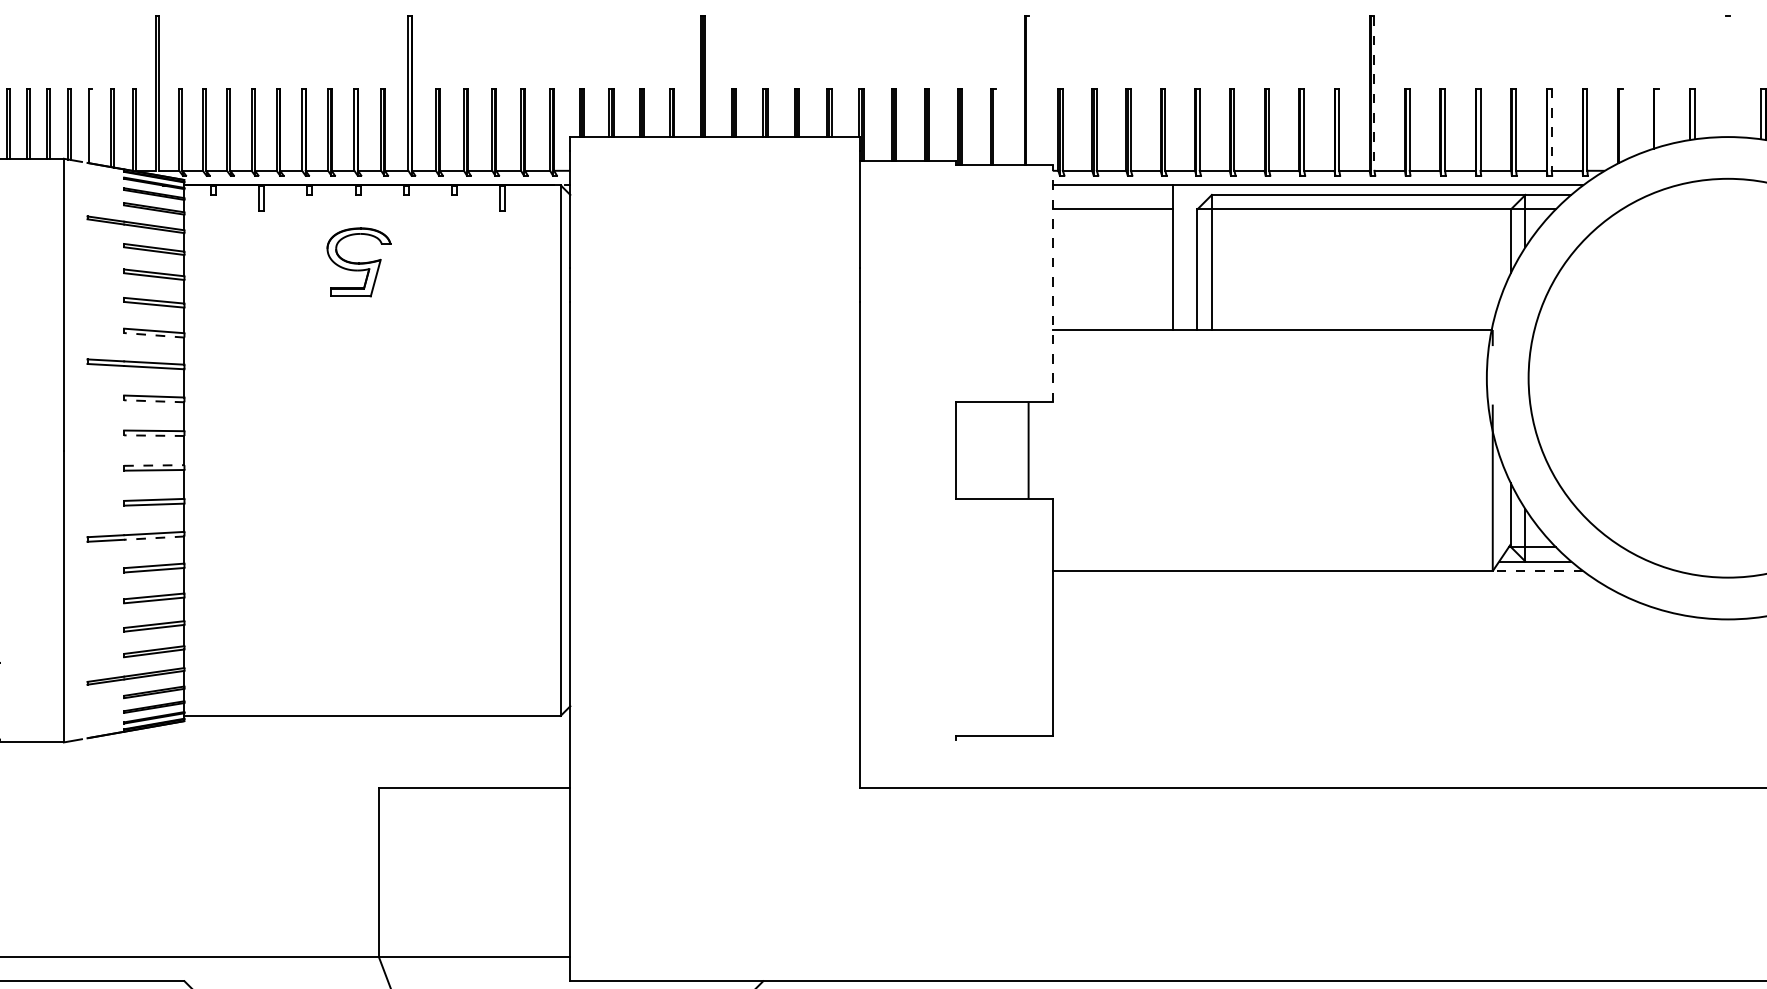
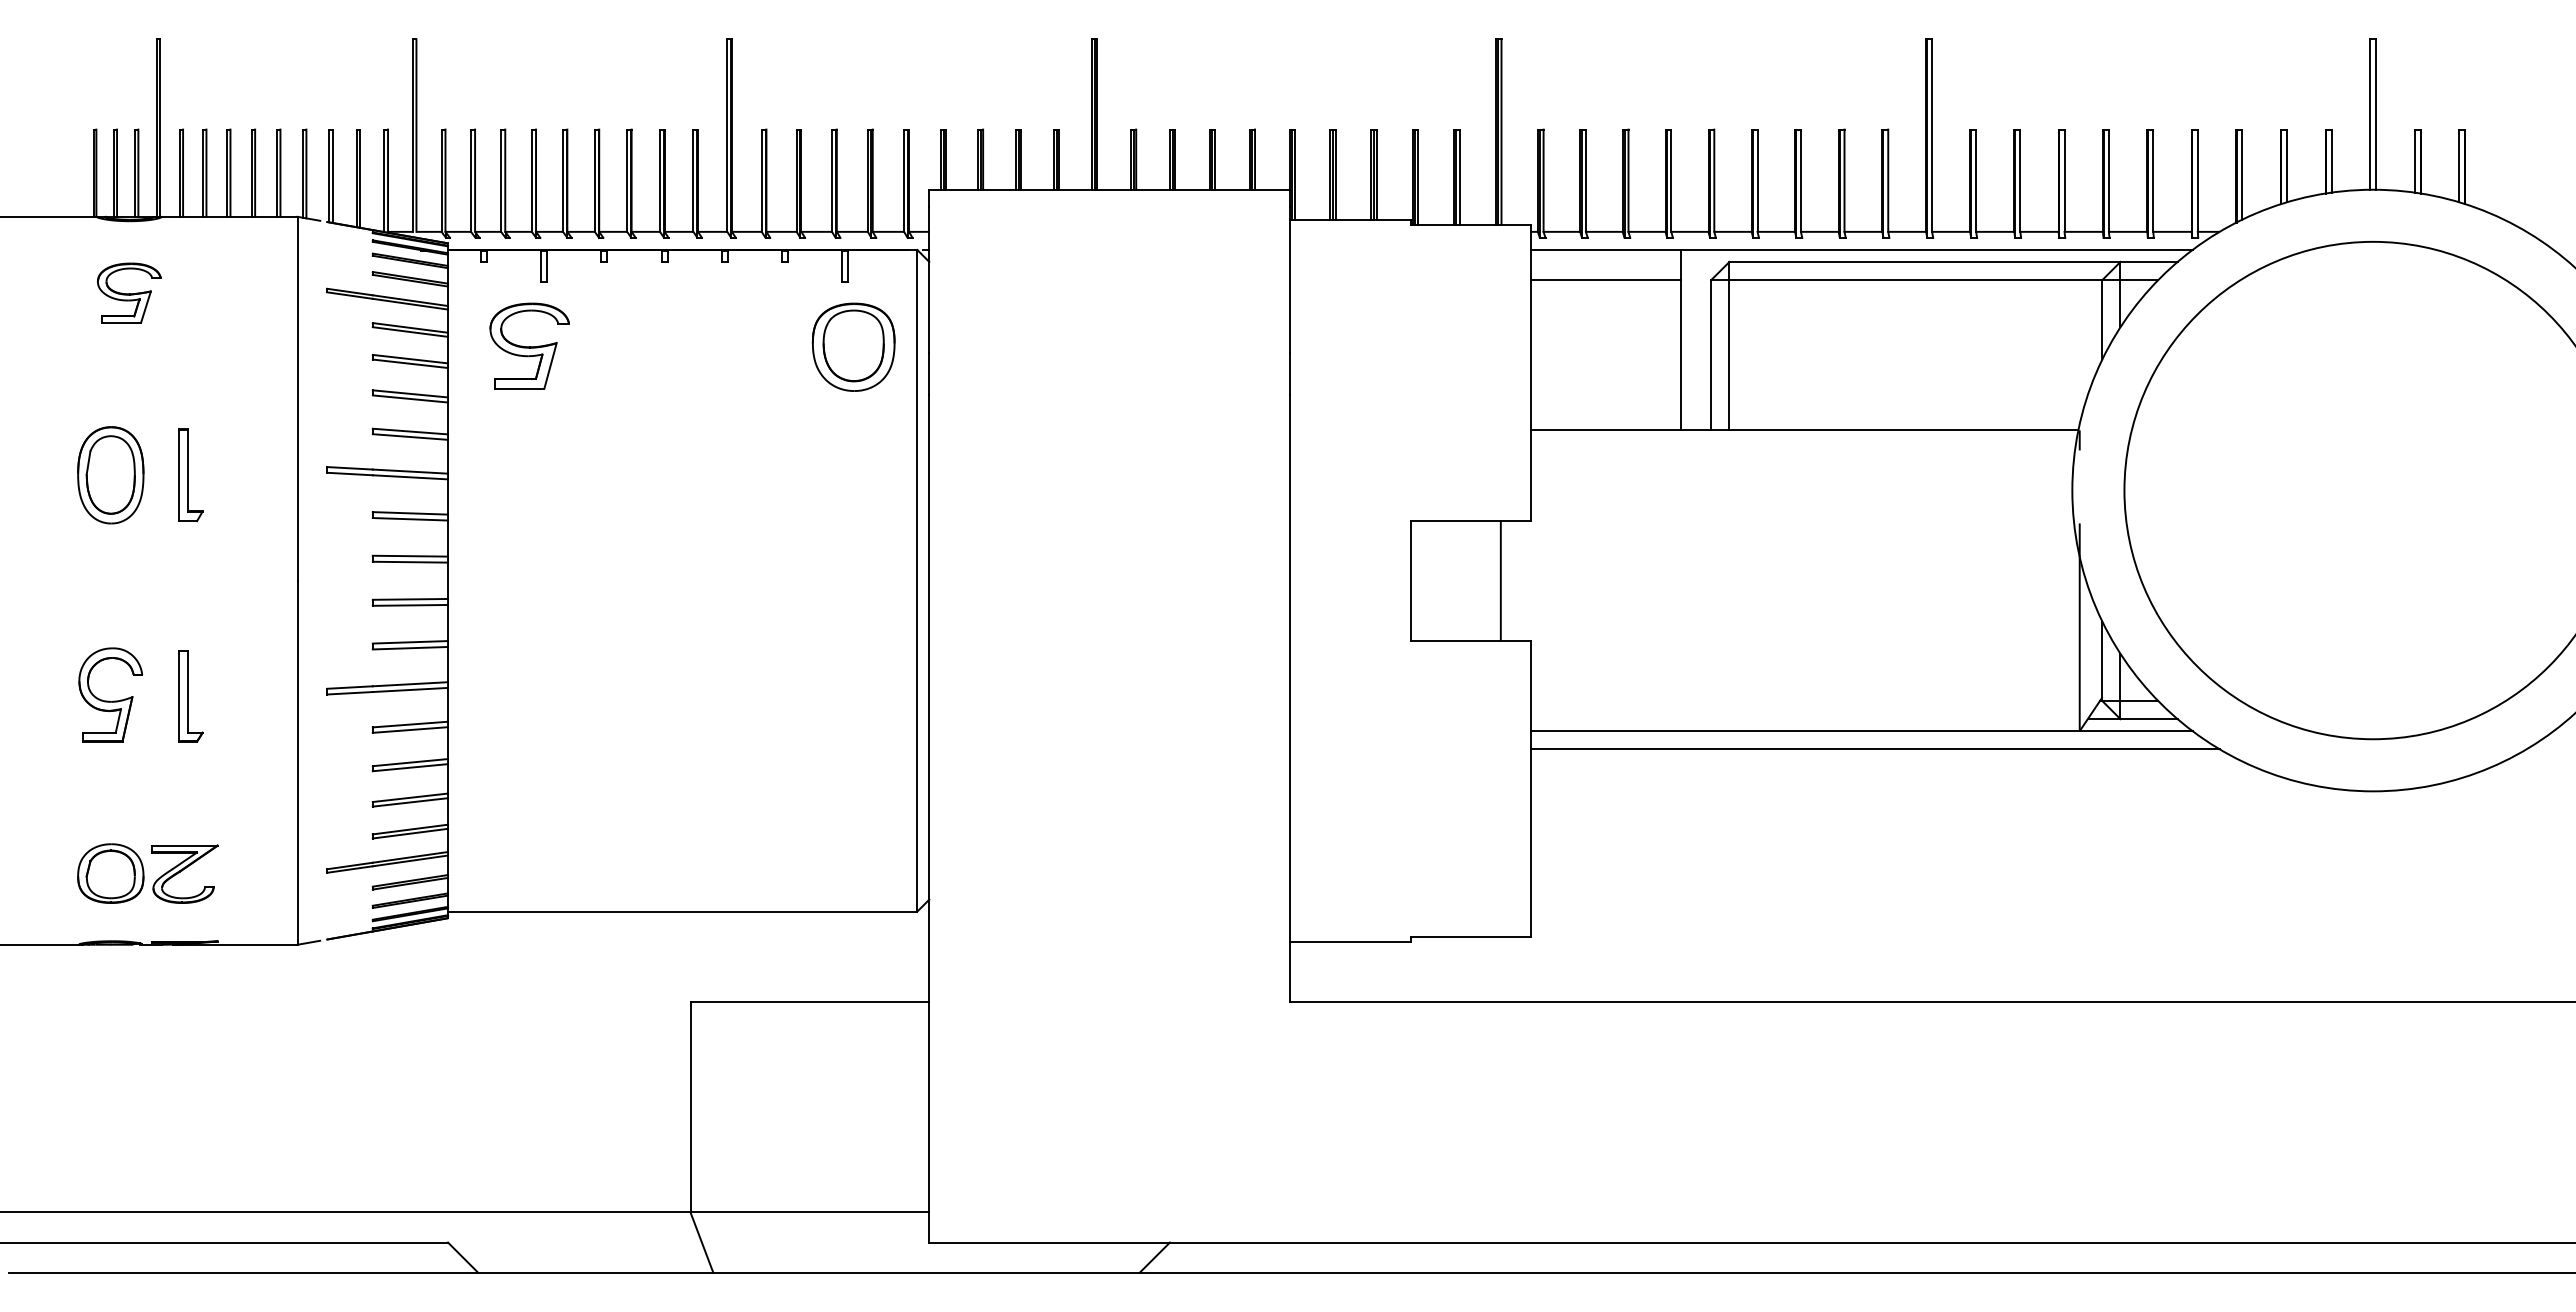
line: (1725, 76) -> (2370, 114), added
line: (1730, 76) -> (2376, 114), added
line: (1029, 90) -> (1501, 131), added
line: (1374, 94) -> (1932, 136), dashed -> solid
line: (1658, 117) -> (2286, 165), added
line: (1623, 124) -> (2242, 174), added
line: (92, 126) -> (333, 176), added
line: (995, 126) -> (1459, 176), added
line: (1551, 130) -> (2153, 181), dashed -> solid
part: (358, 261) -> (529, 345), moved
part: (509, 262) -> (853, 346), added
line: (1052, 283) -> (1530, 372), dashed -> solid
line: (154, 335) -> (410, 437), dashed -> solid
line: (154, 401) -> (410, 519), dashed -> solid
line: (154, 435) -> (410, 562), dashed -> solid
line: (154, 465) -> (410, 599), dashed -> solid
line: (154, 537) -> (410, 689), dashed -> solid
line: (1537, 571) -> (2135, 731), dashed -> solid
line: (1328, 585) -> (1874, 749), added
line: (908, 739) -> (1350, 941), added

